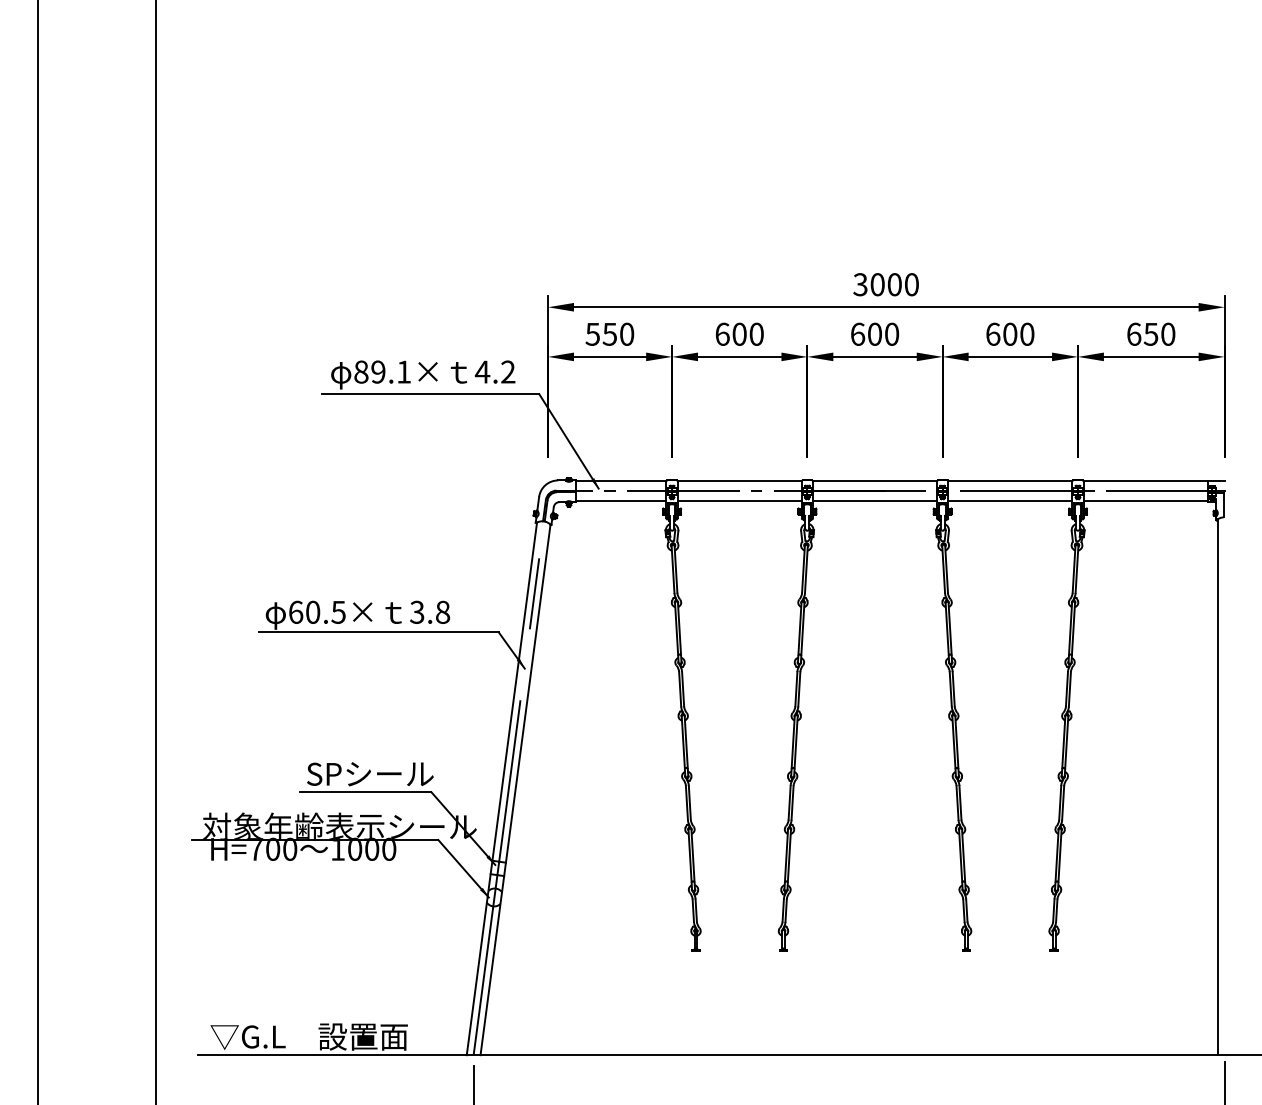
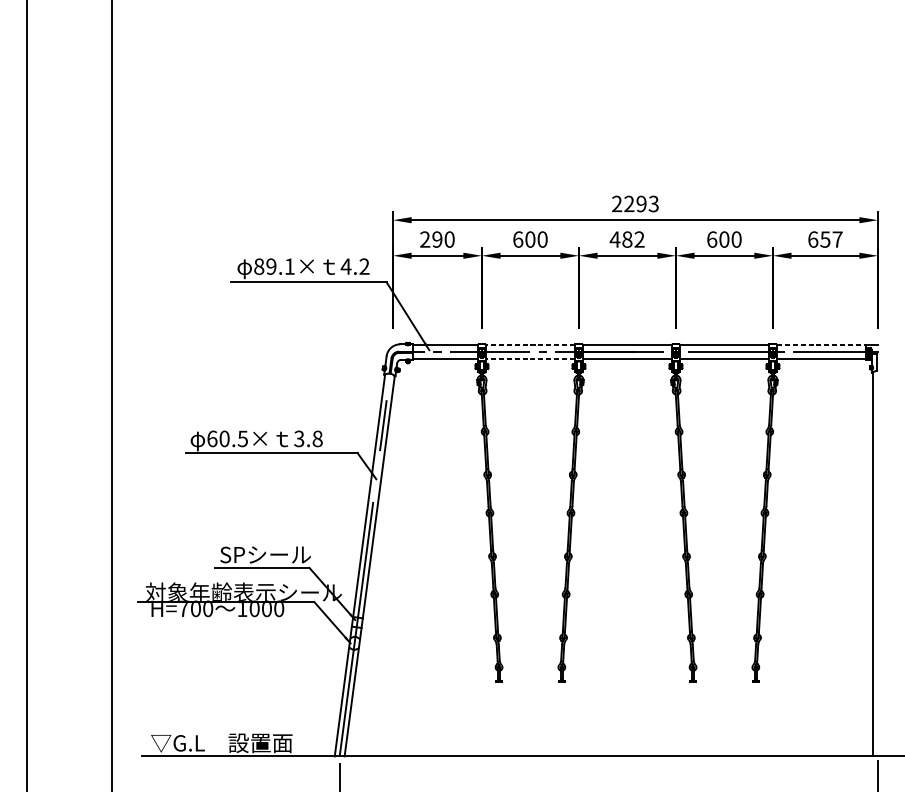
text: (885, 284) -> (634, 203), 3000 -> 2293
text: (600, 333) -> (430, 238), 550 -> 290
text: (874, 333) -> (627, 238), 600 -> 482
text: (1168, 333) -> (837, 238), 650 -> 657
line: (739, 481) -> (530, 345), solid -> dashed
line: (1146, 481) -> (822, 345), solid -> dashed
line: (739, 501) -> (530, 359), solid -> dashed

